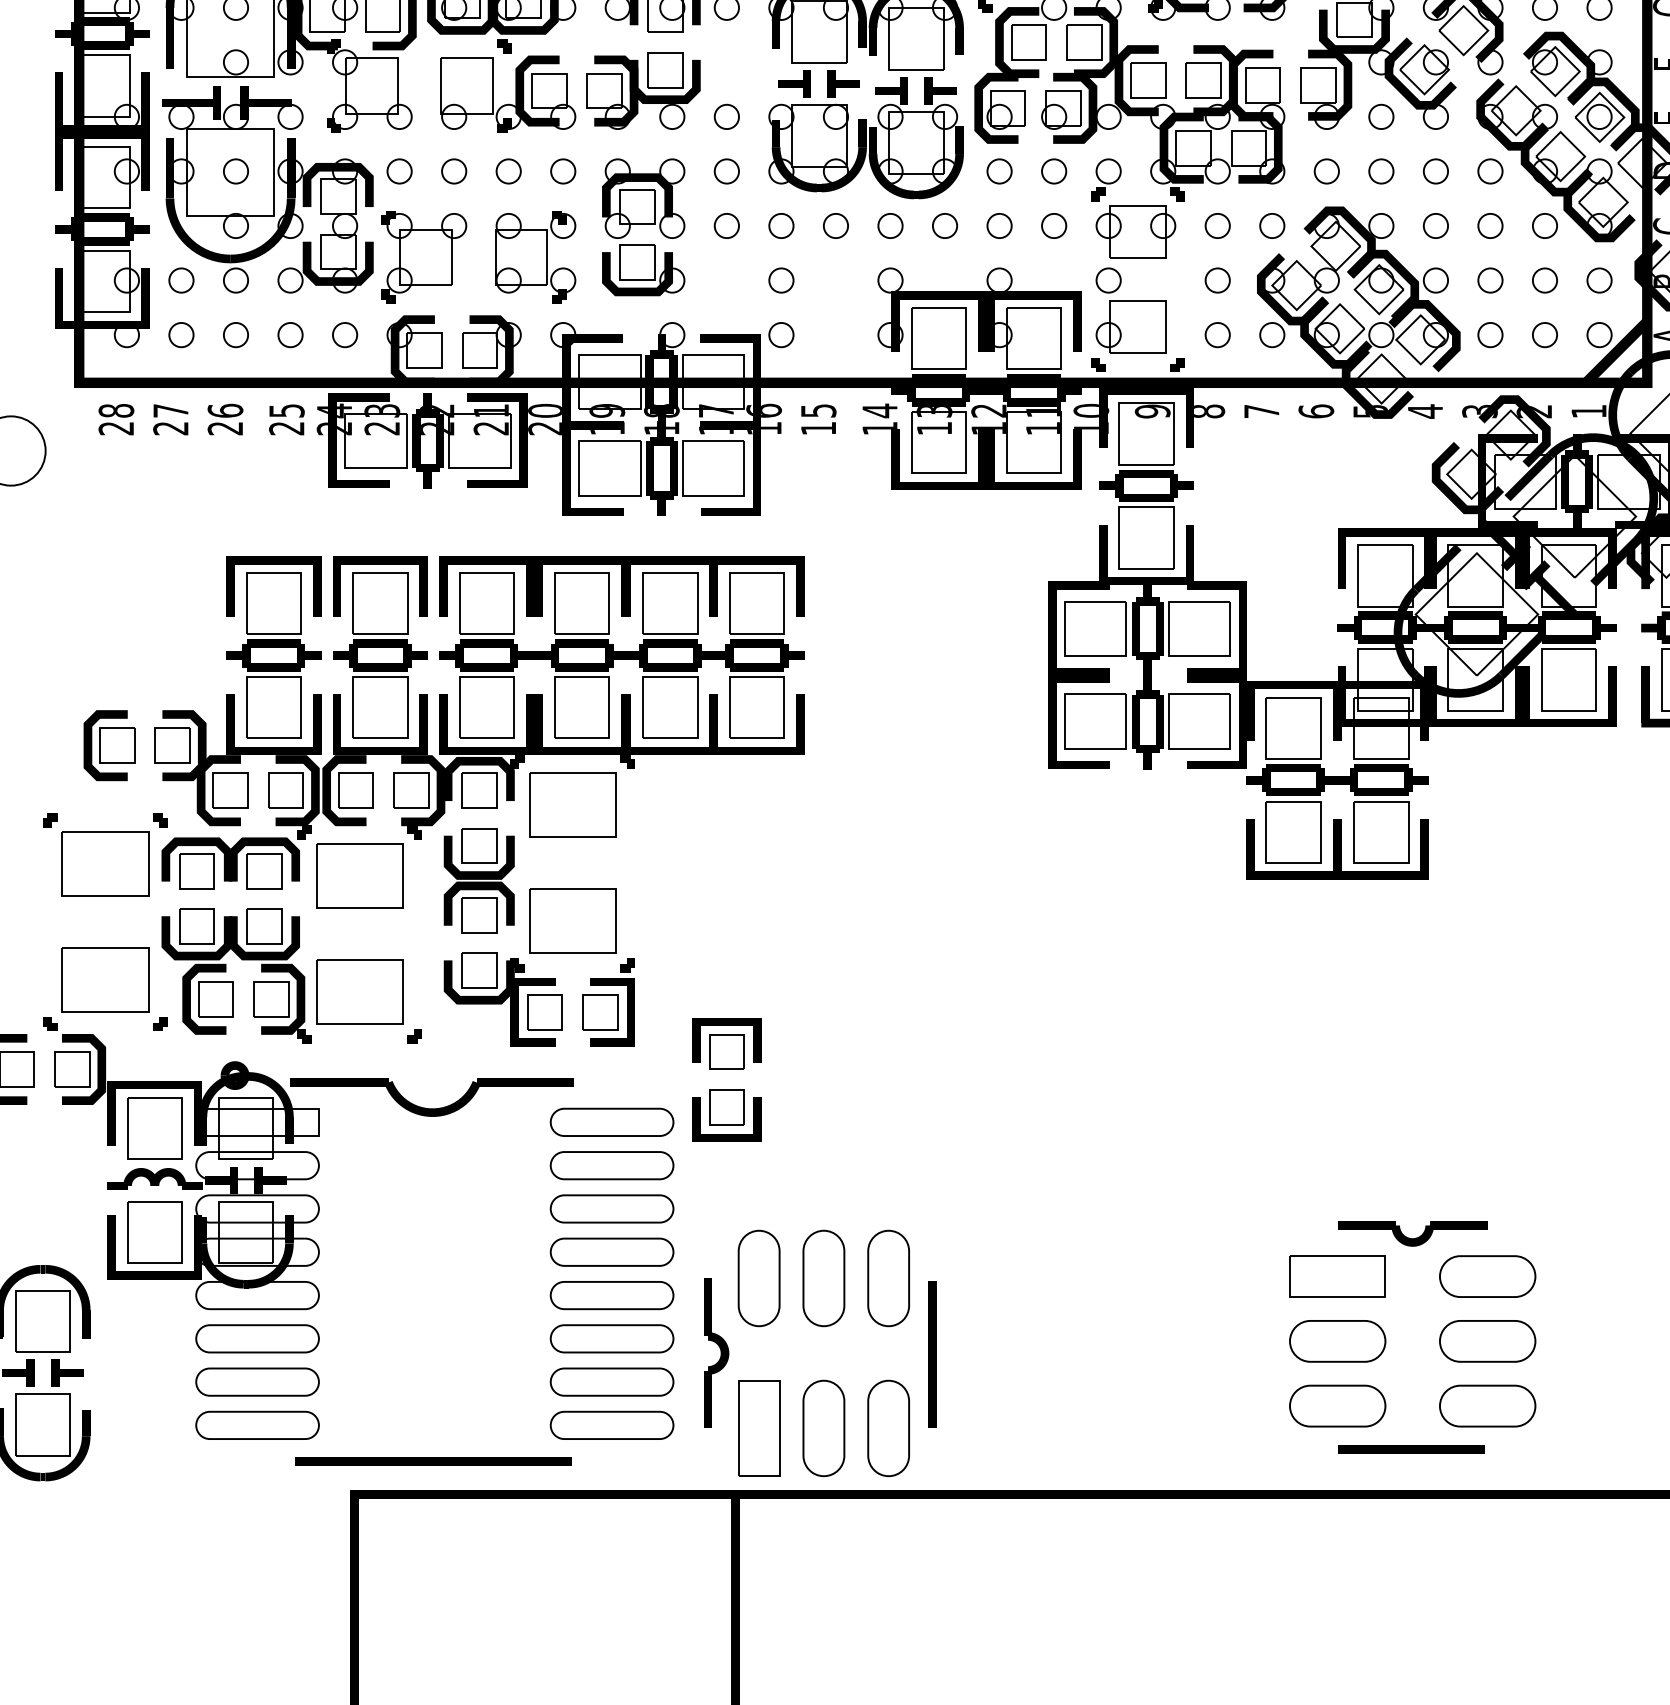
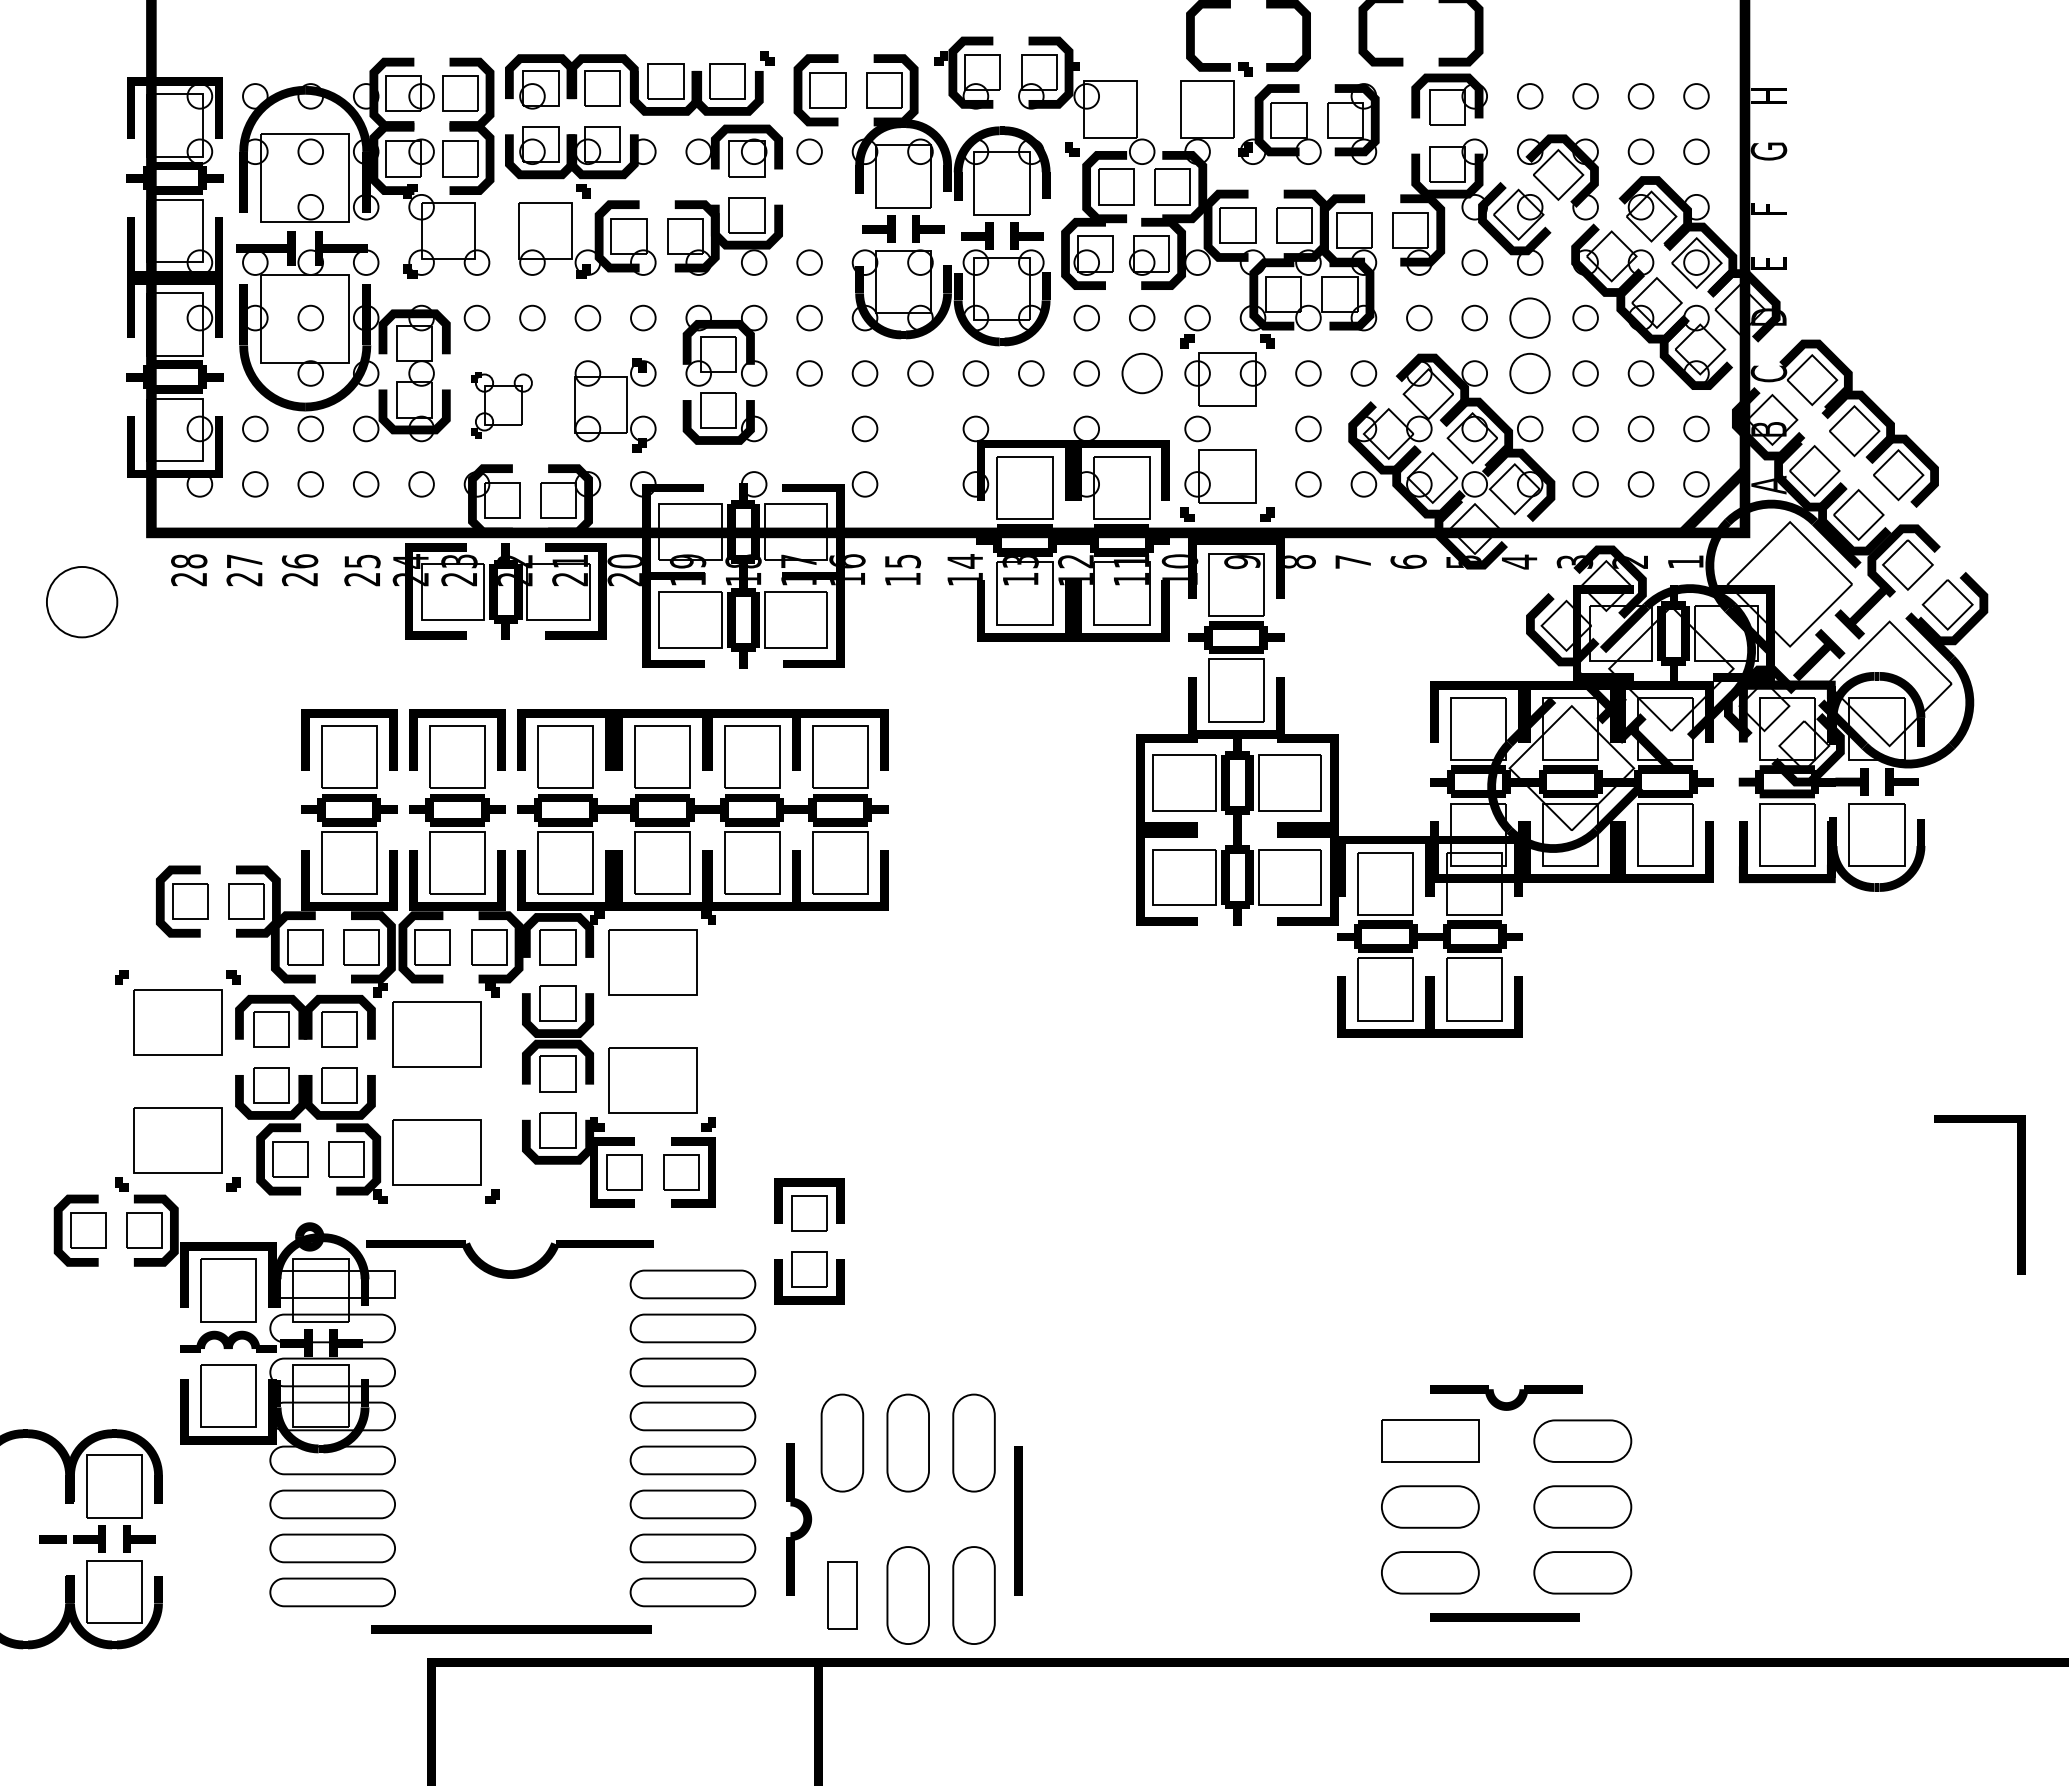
circle: (1436, 170) -> (1530, 317), size x1.6
circle: (1053, 225) -> (1141, 373), size x1.6
circle: (1436, 225) -> (1530, 373), size x1.6
part: (423, 257) -> (501, 405), size x0.7
part: (759, 1428) -> (842, 1595), size x0.7

